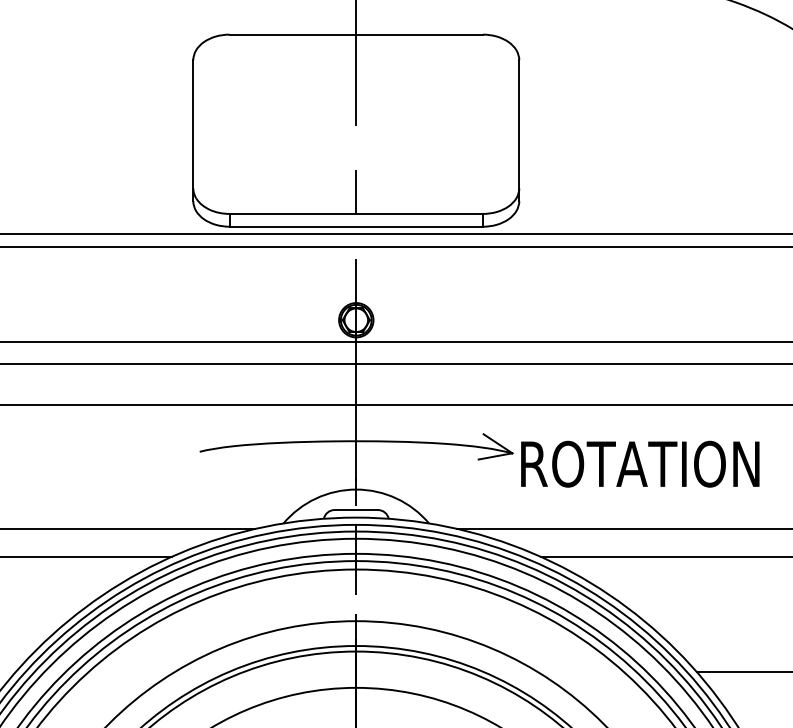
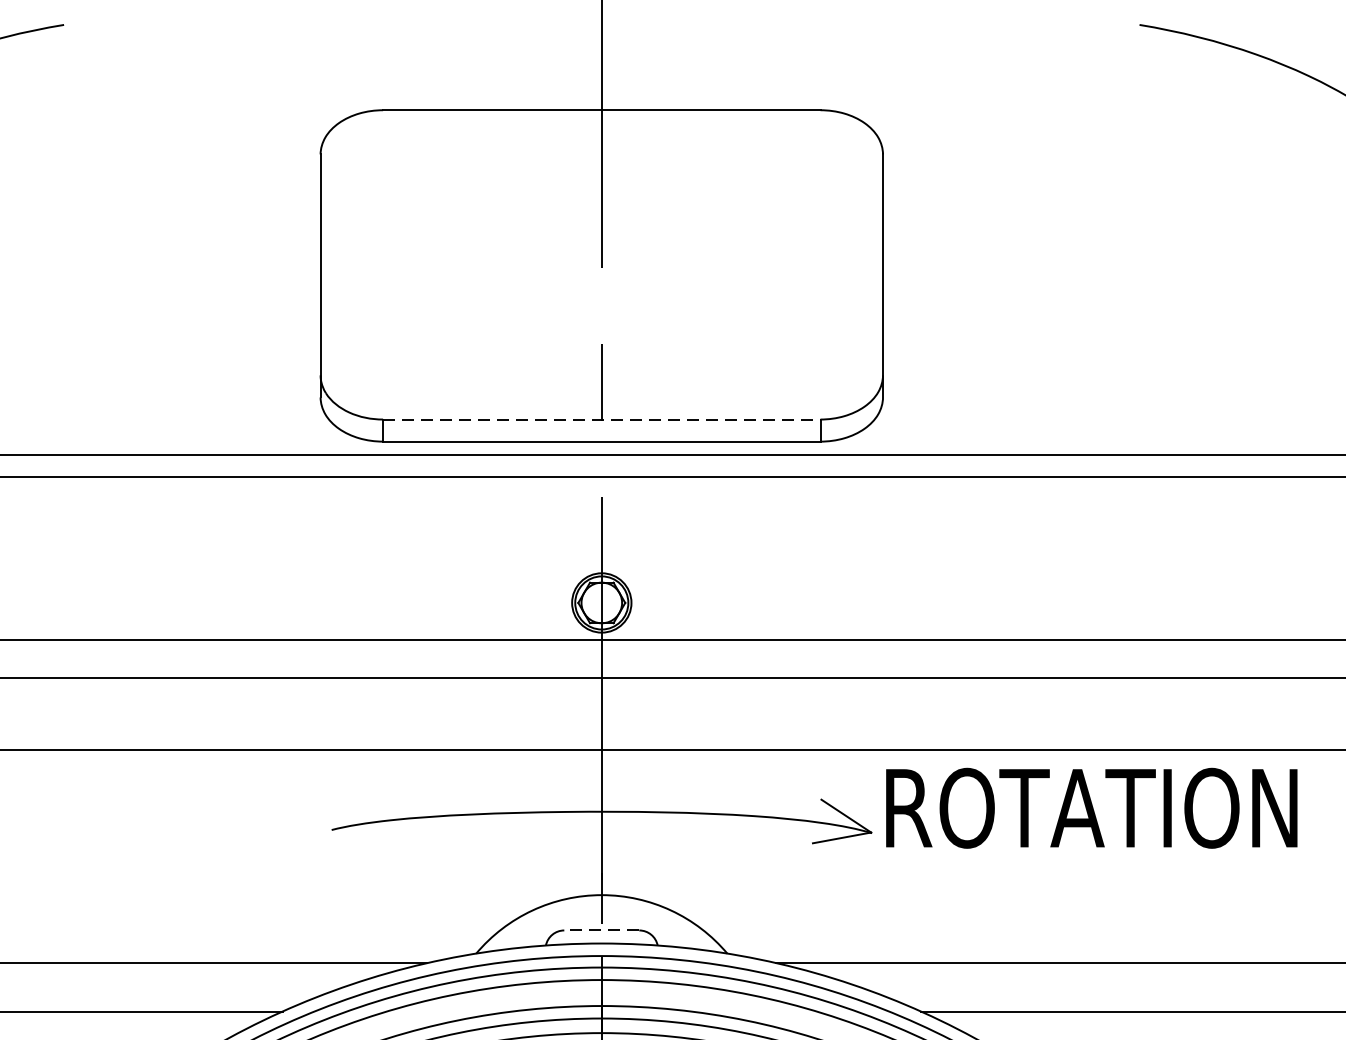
line: (356, 213) -> (602, 418), solid -> dashed
text: (640, 463) -> (1092, 807), moved
line: (356, 510) -> (602, 931), solid -> dashed

